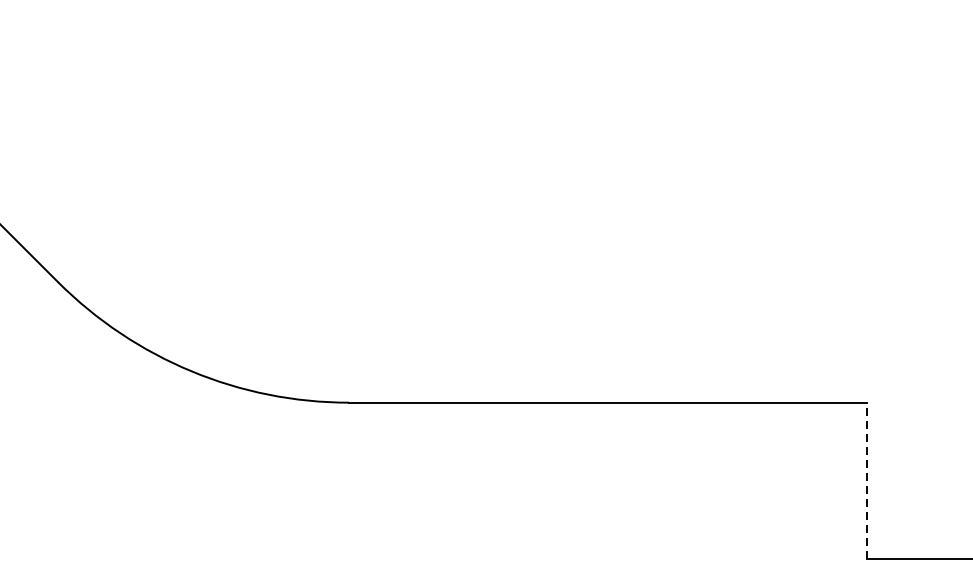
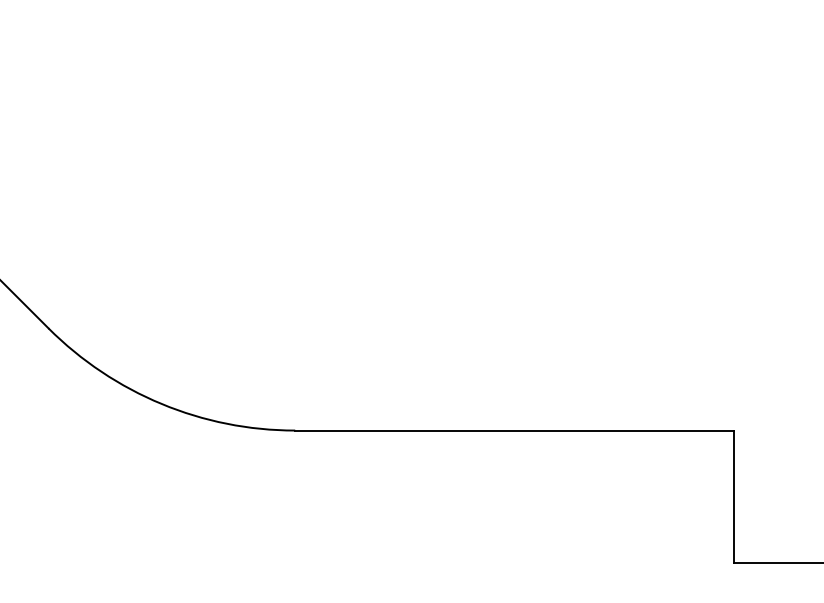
line: (866, 480) -> (733, 496), dashed -> solid

